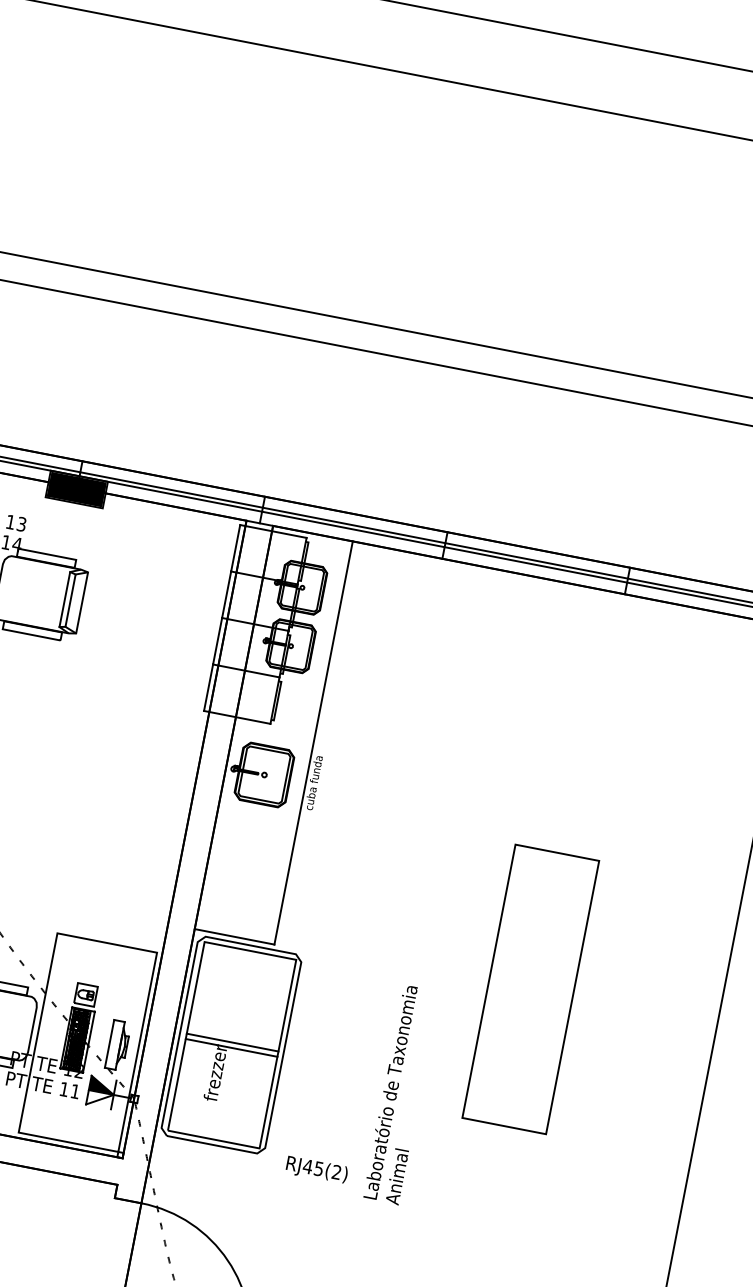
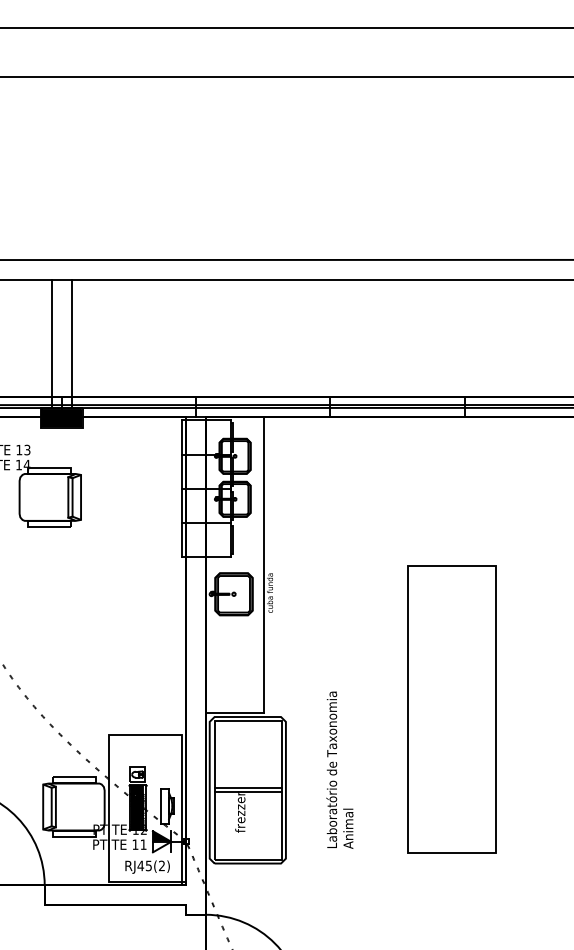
line: (83, 386) -> (52, 343), added
line: (109, 391) -> (71, 343), added
part: (529, 989) -> (451, 709), size x1.43
text: (400, 1093) -> (339, 769), moved
text: (316, 1169) -> (147, 866), moved

